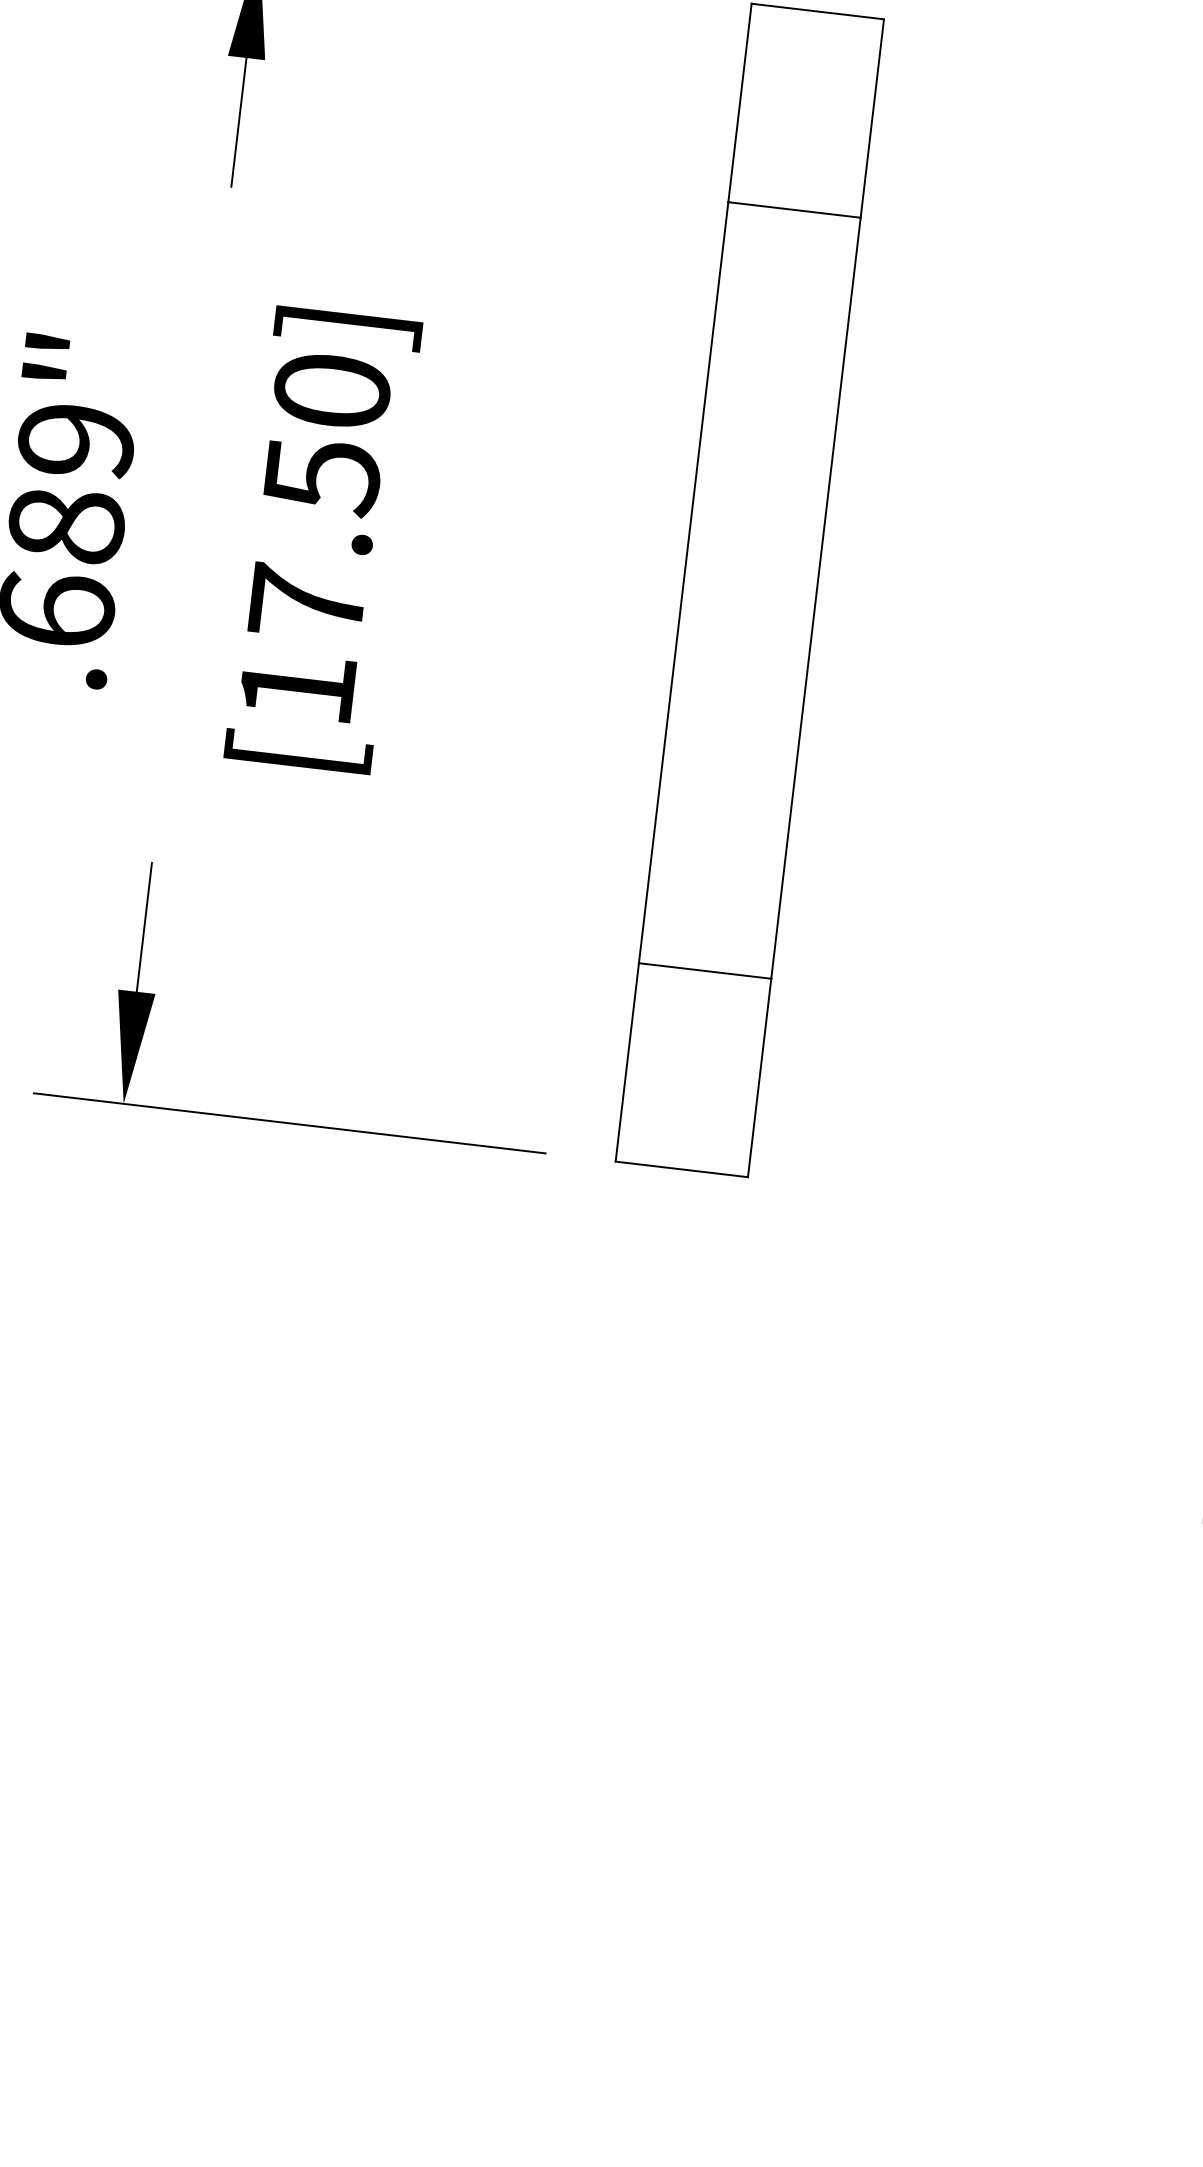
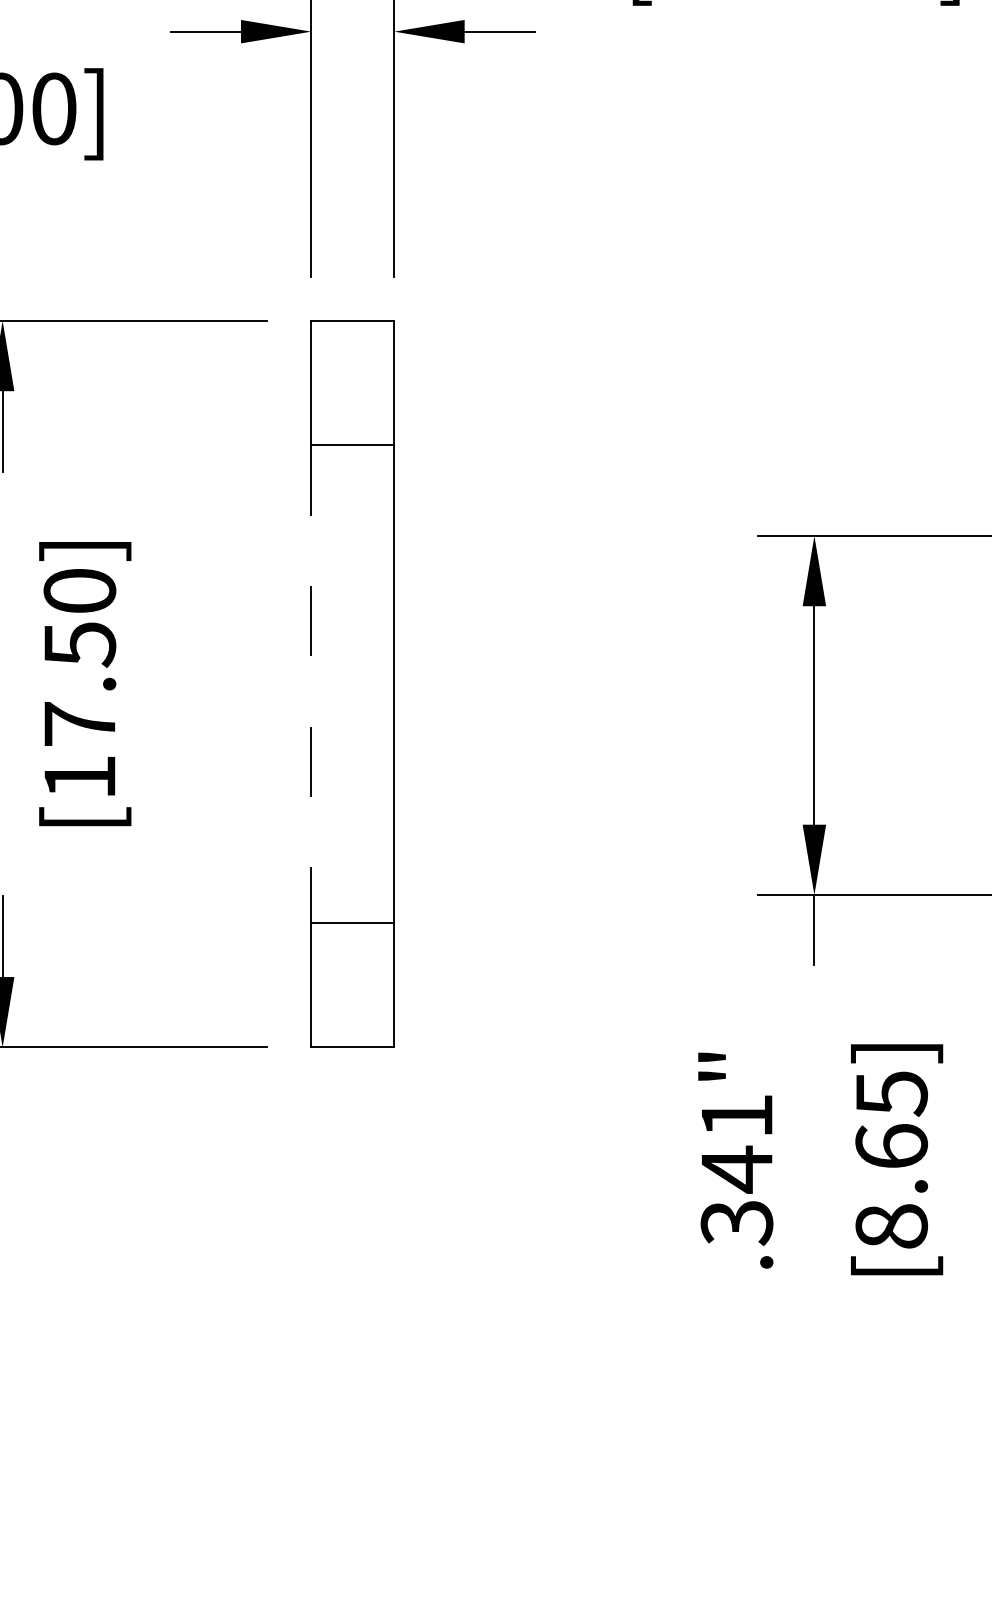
line: (683, 583) -> (311, 684), solid -> dashed

